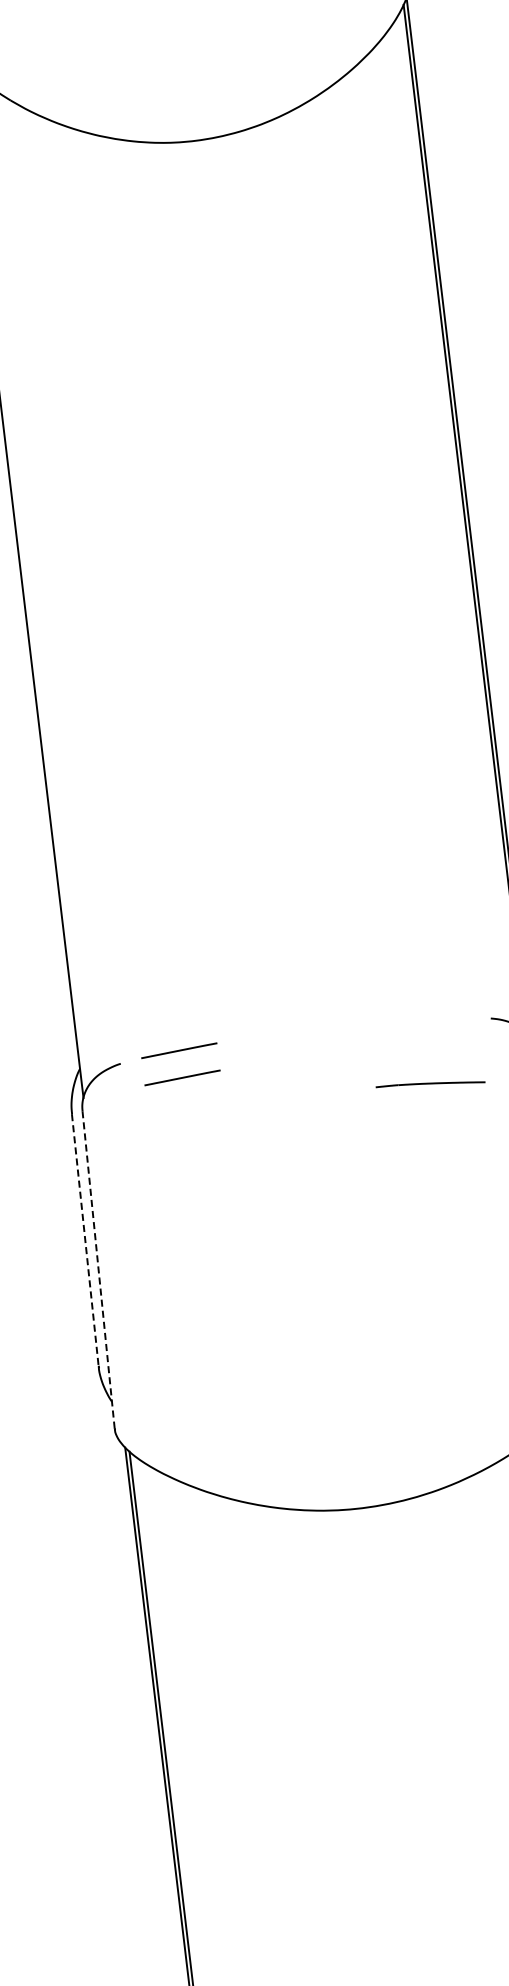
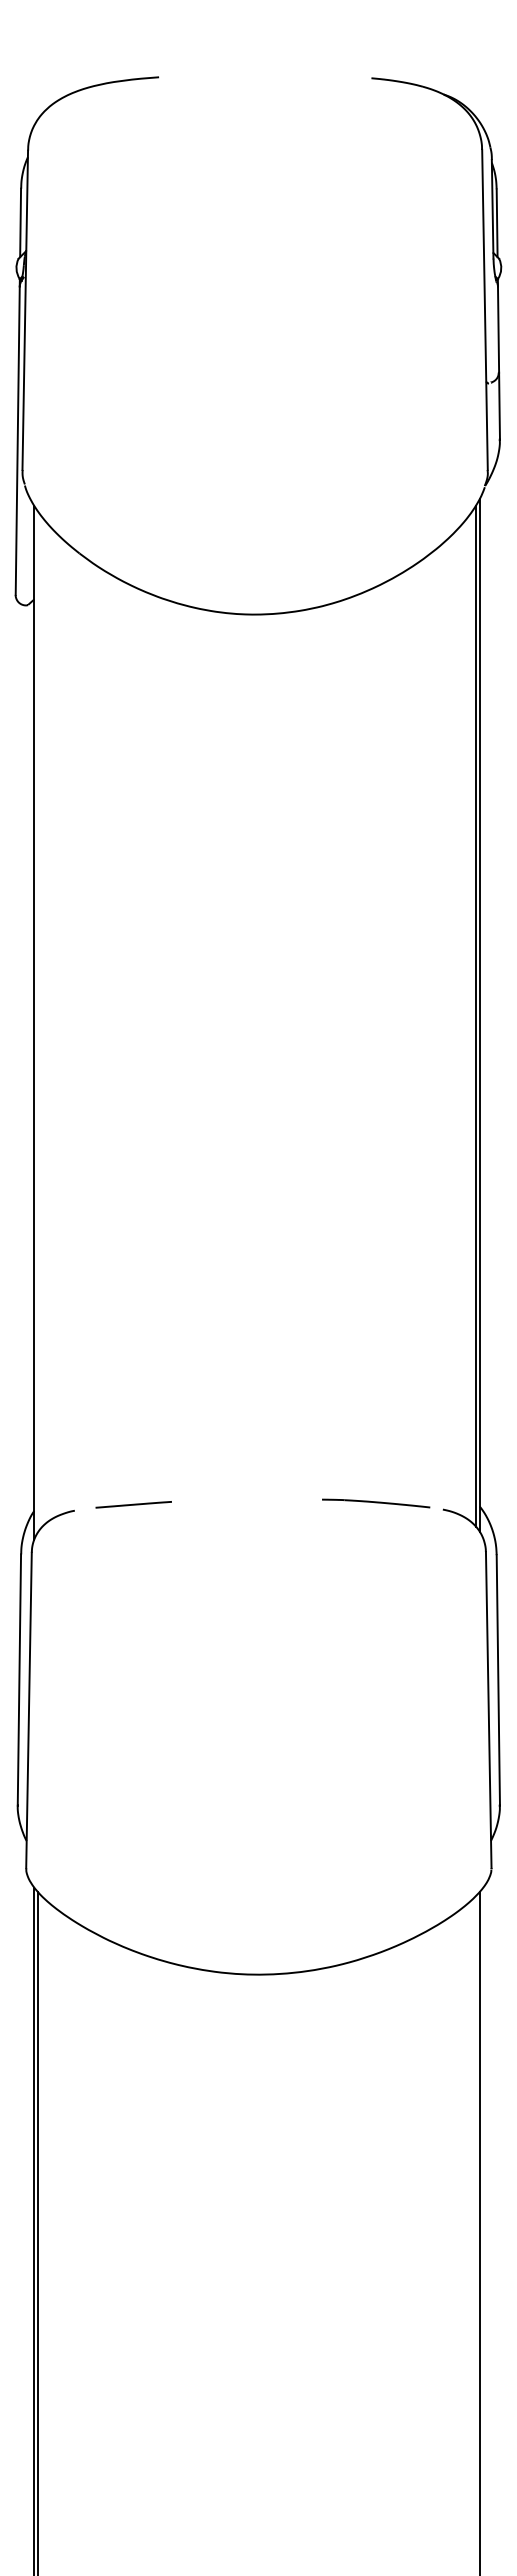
line: (182, 1077) -> (133, 1531), removed
part: (430, 1084) -> (376, 1503), moved
line: (85, 1241) -> (19, 1680), dashed -> solid
line: (99, 1270) -> (29, 1710), dashed -> solid

